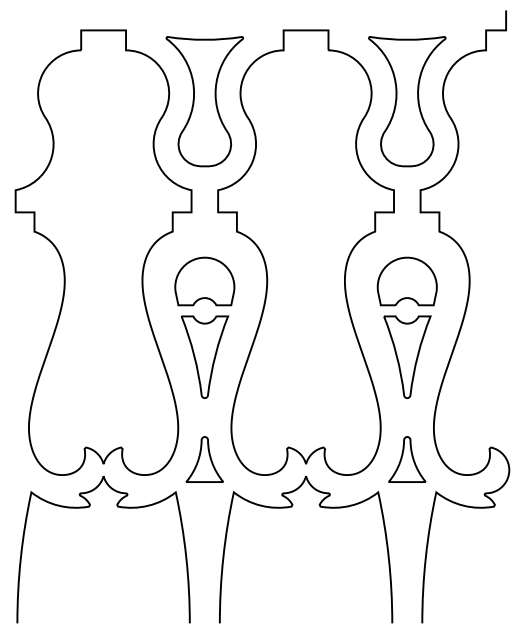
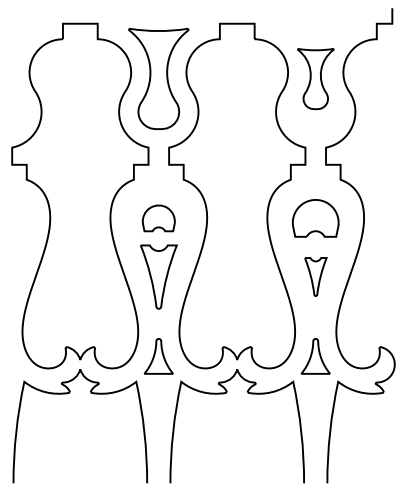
part: (407, 101) -> (315, 78), size x0.6
part: (204, 281) -> (158, 218), size x0.7
part: (407, 356) -> (315, 276), size x0.6

